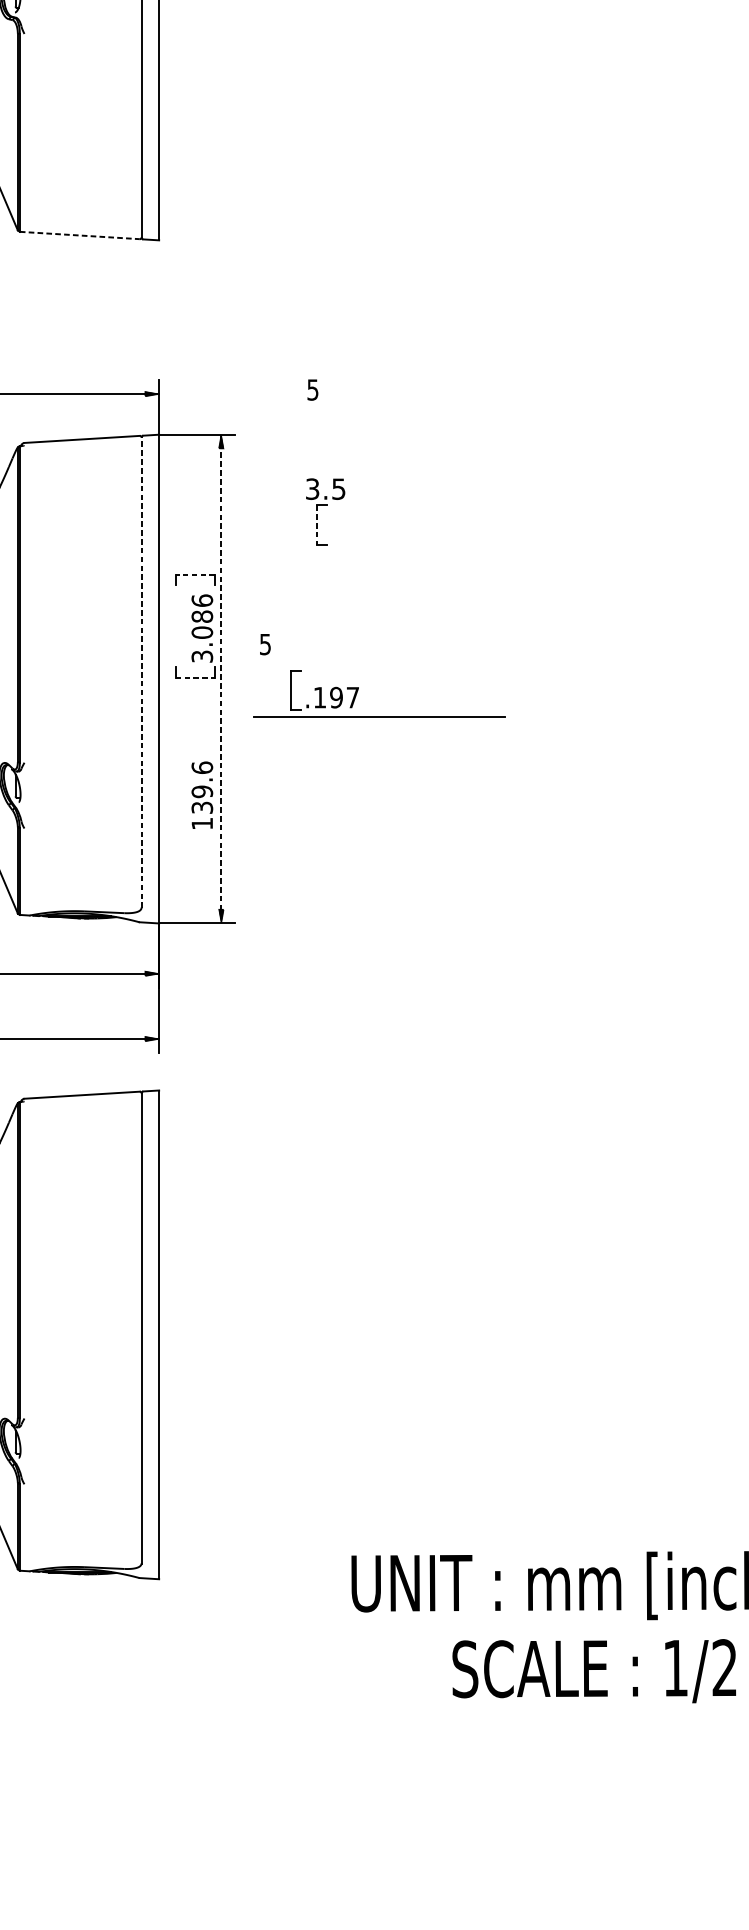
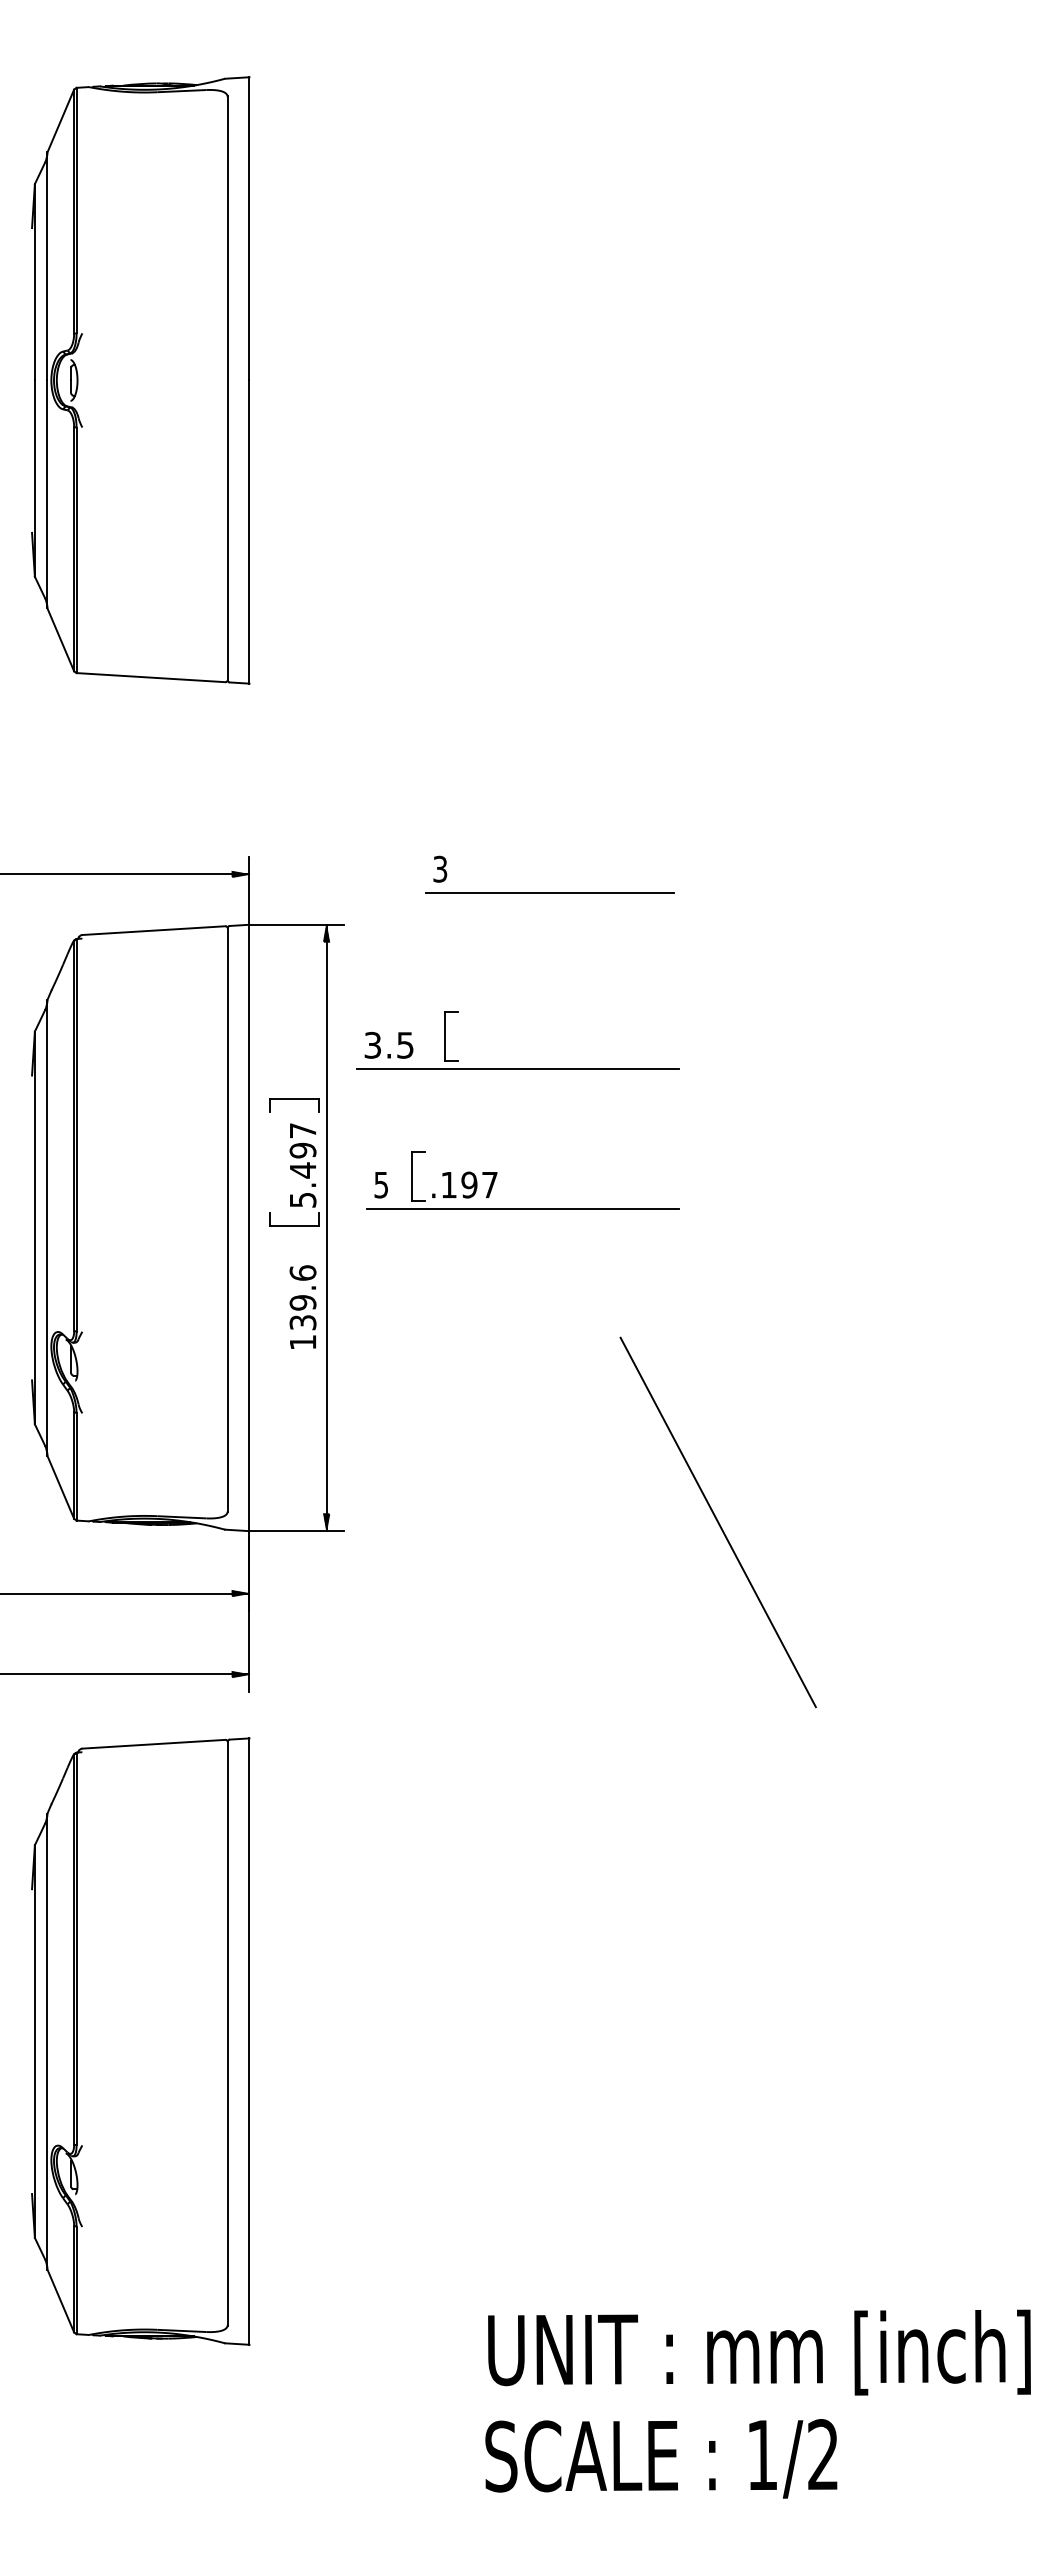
line: (80, 235) -> (151, 677), dashed -> solid
text: (313, 389) -> (440, 868), 5 -> 3
line: (401, 408) -> (550, 892), added
text: (325, 489) -> (388, 1045), moved
line: (317, 525) -> (445, 1037), dashed -> solid
line: (375, 550) -> (517, 1068), added
line: (194, 574) -> (293, 1098), dashed -> solid
text: (201, 627) -> (302, 1164), 3.086 -> 5.497
line: (141, 673) -> (227, 1220), dashed -> solid
line: (195, 677) -> (294, 1226), dashed -> solid
line: (221, 679) -> (326, 1228), dashed -> solid
part: (359, 689) -> (497, 1174), moved
text: (201, 794) -> (302, 1306), moved
line: (536, 916) -> (717, 1522), added
text: (594, 1670) -> (661, 2458), moved

